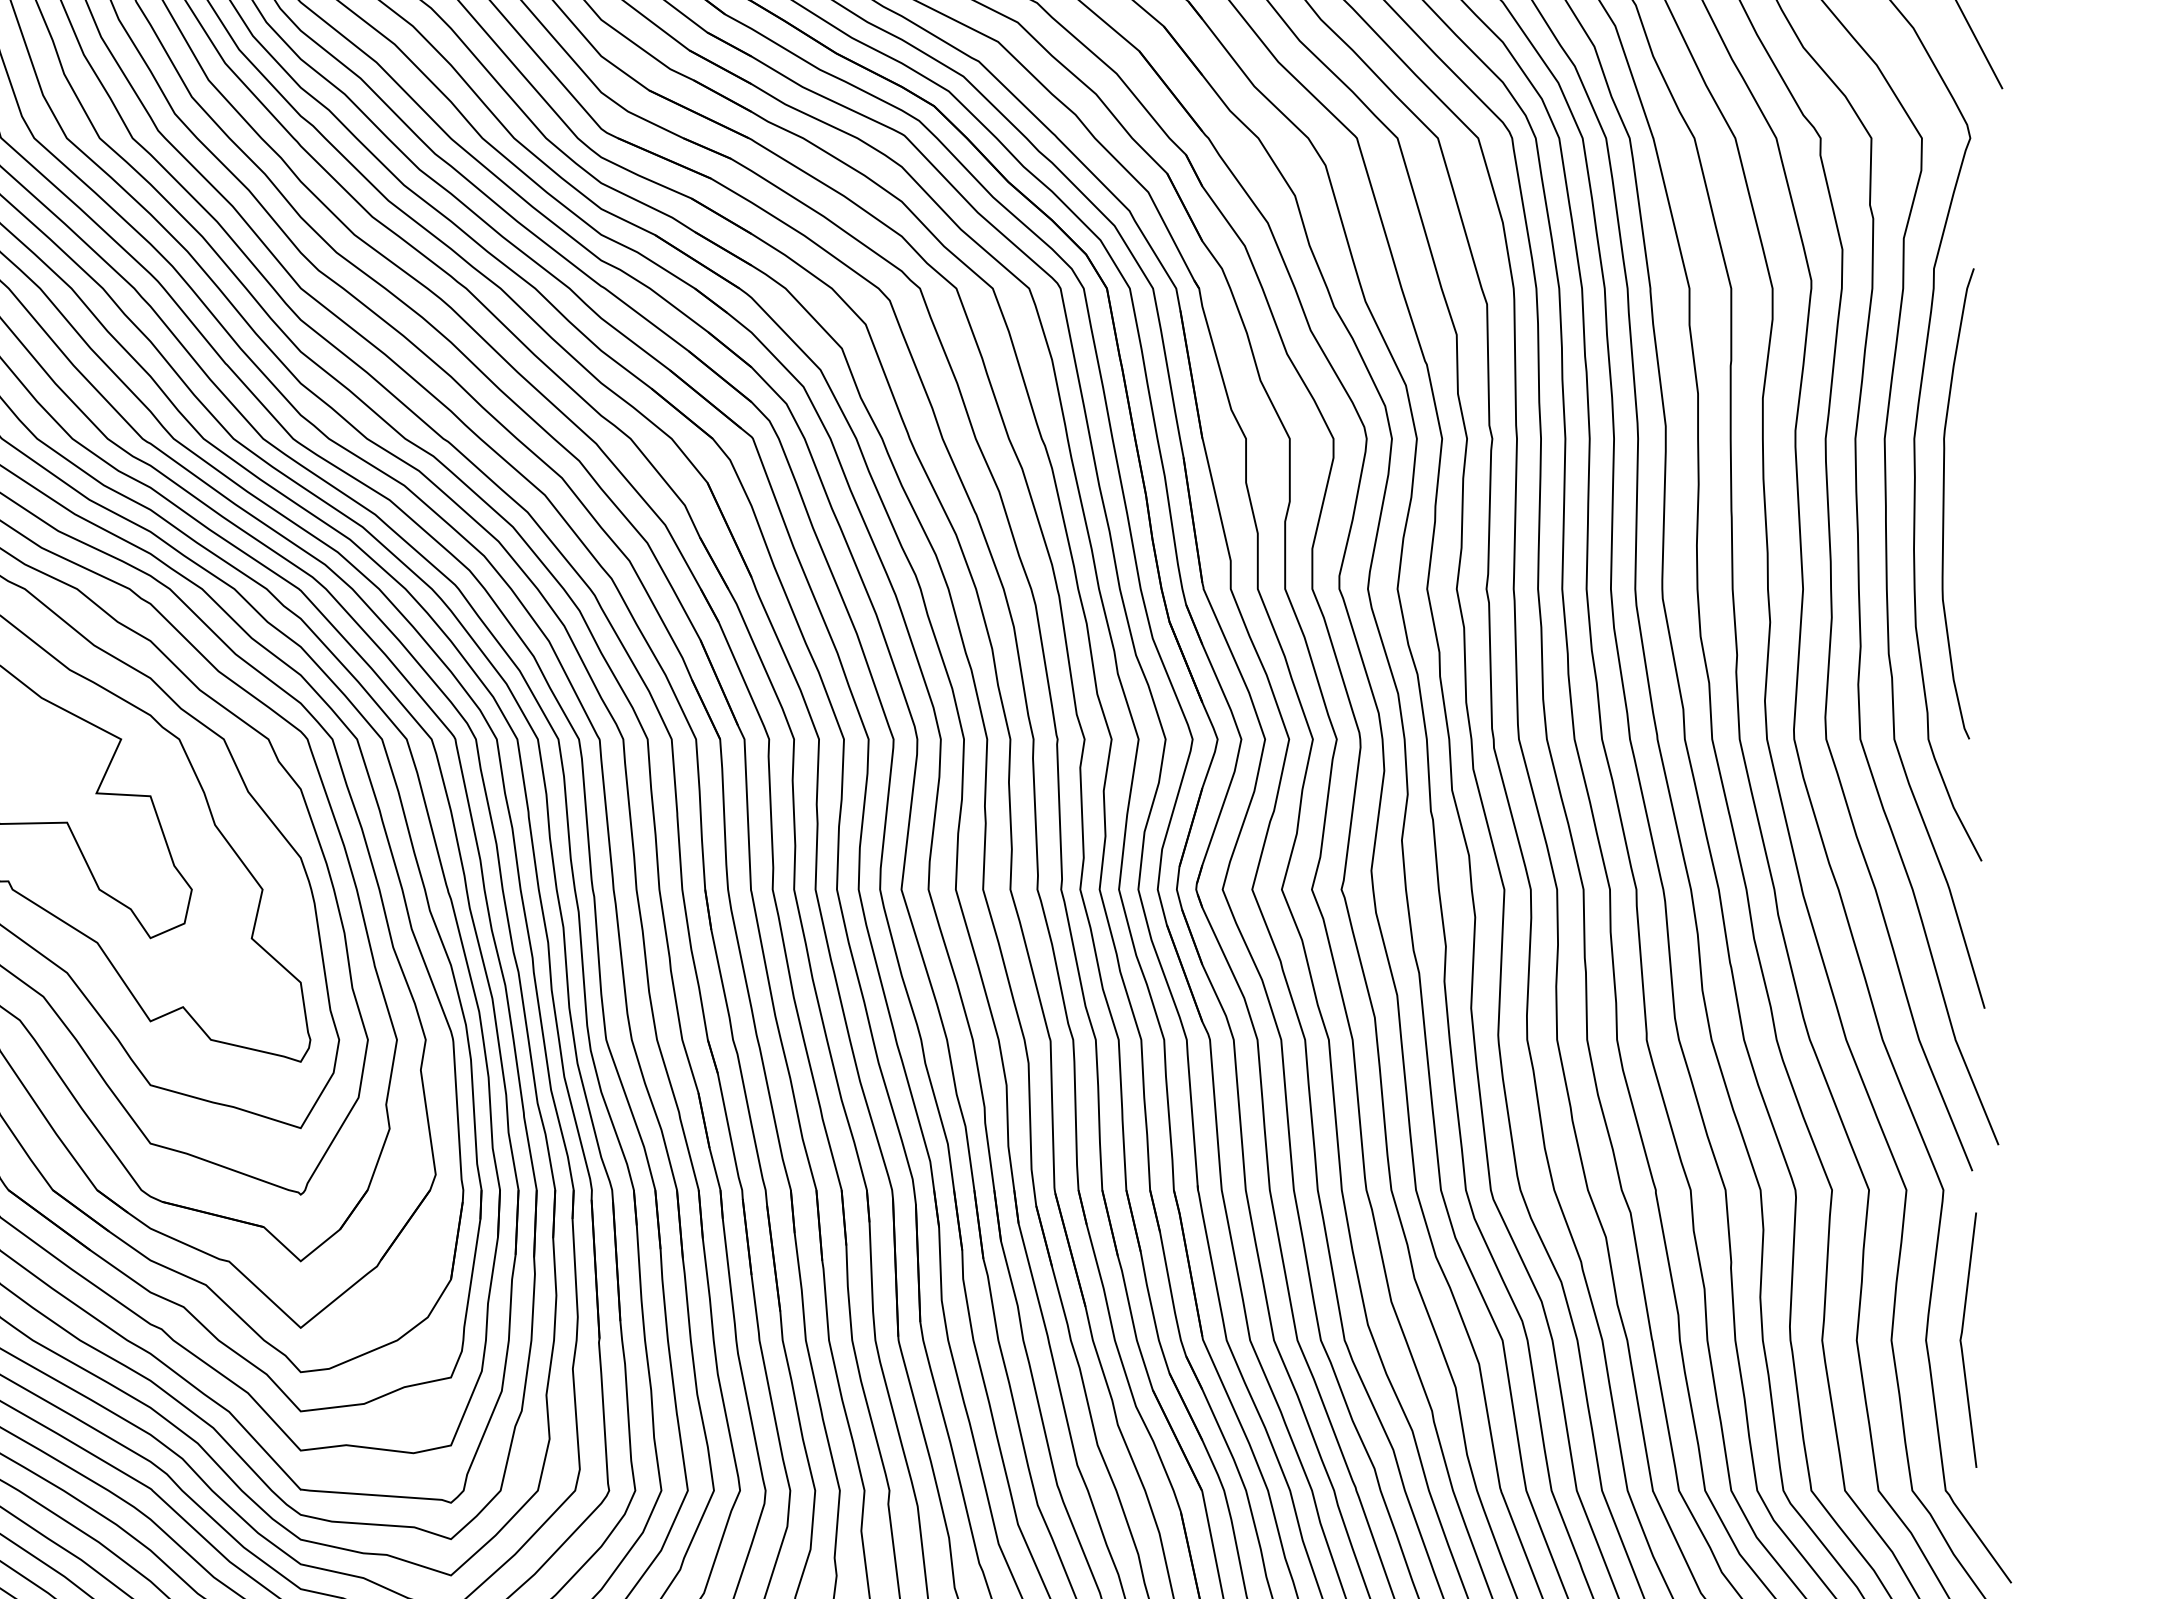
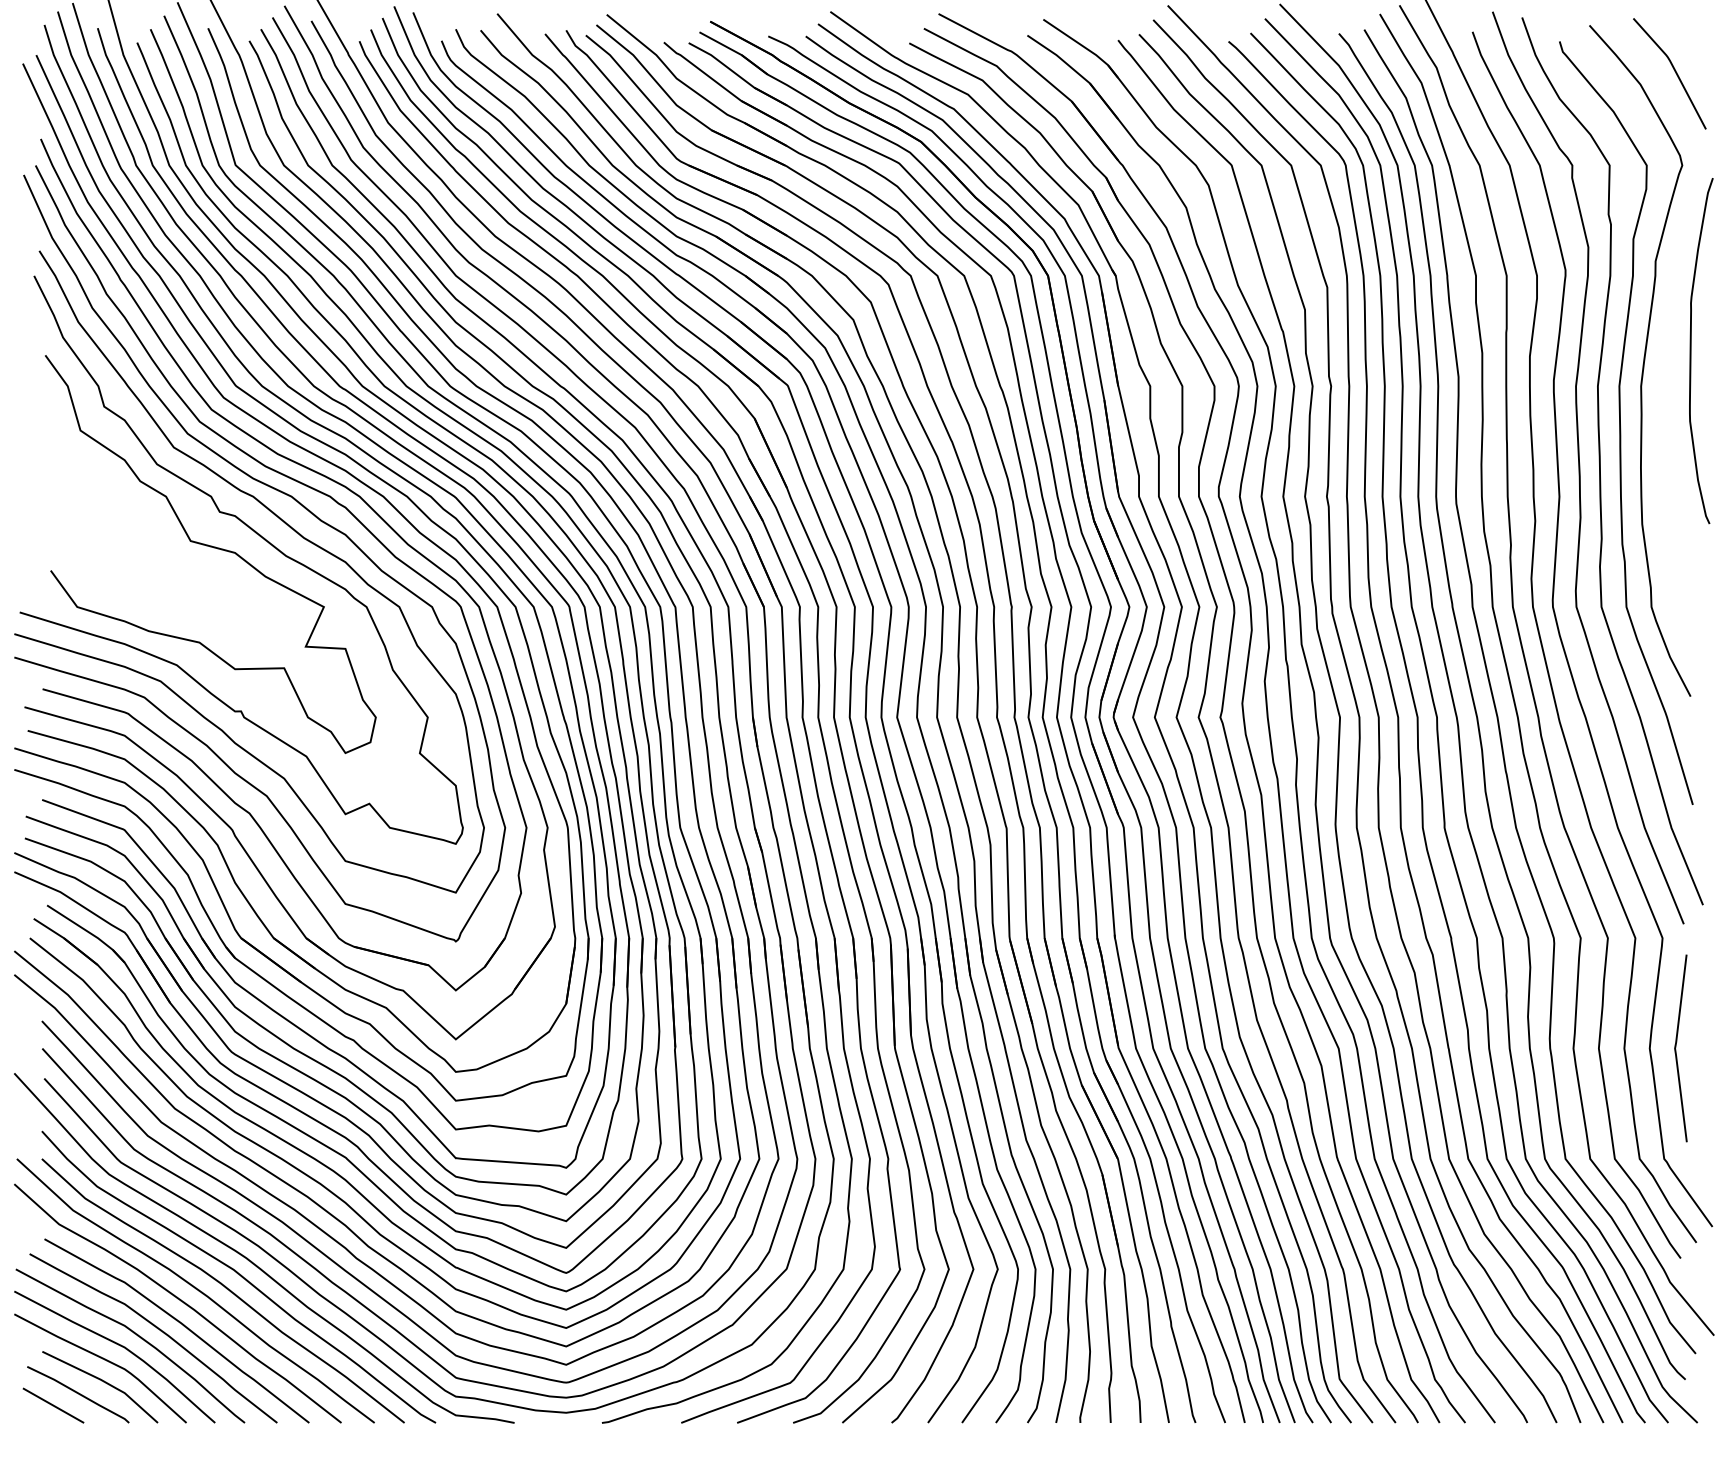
curve: (1944, 504) -> (1691, 351), moved

